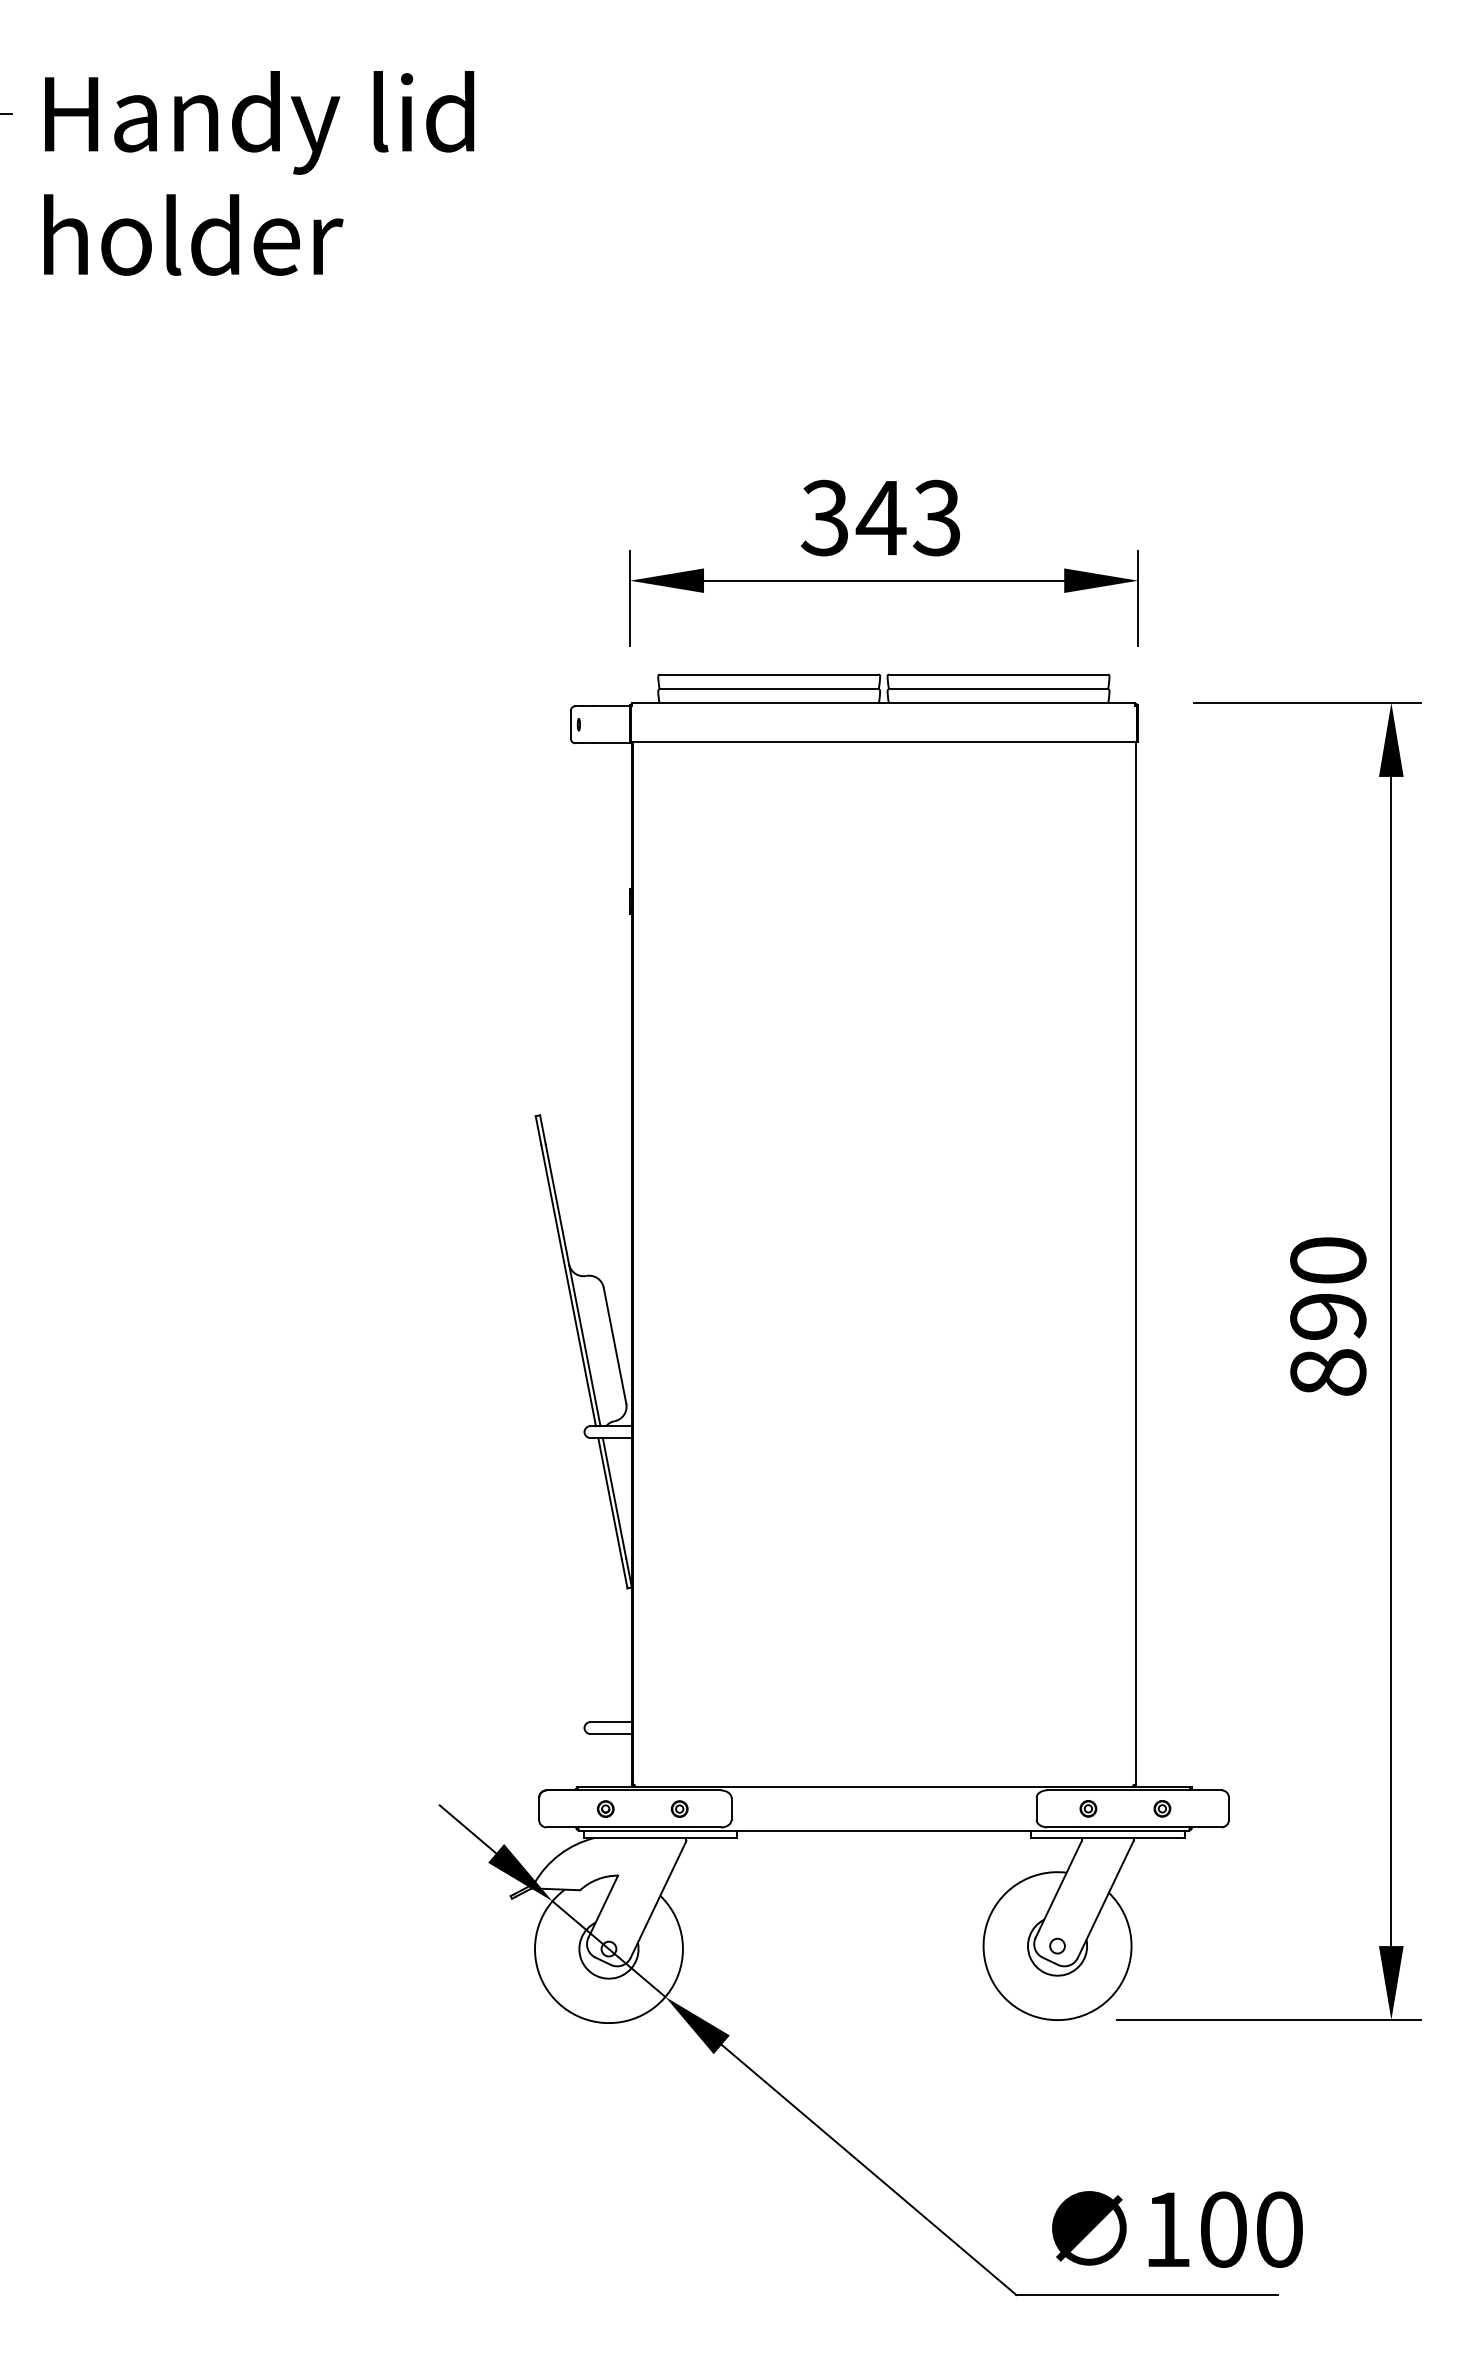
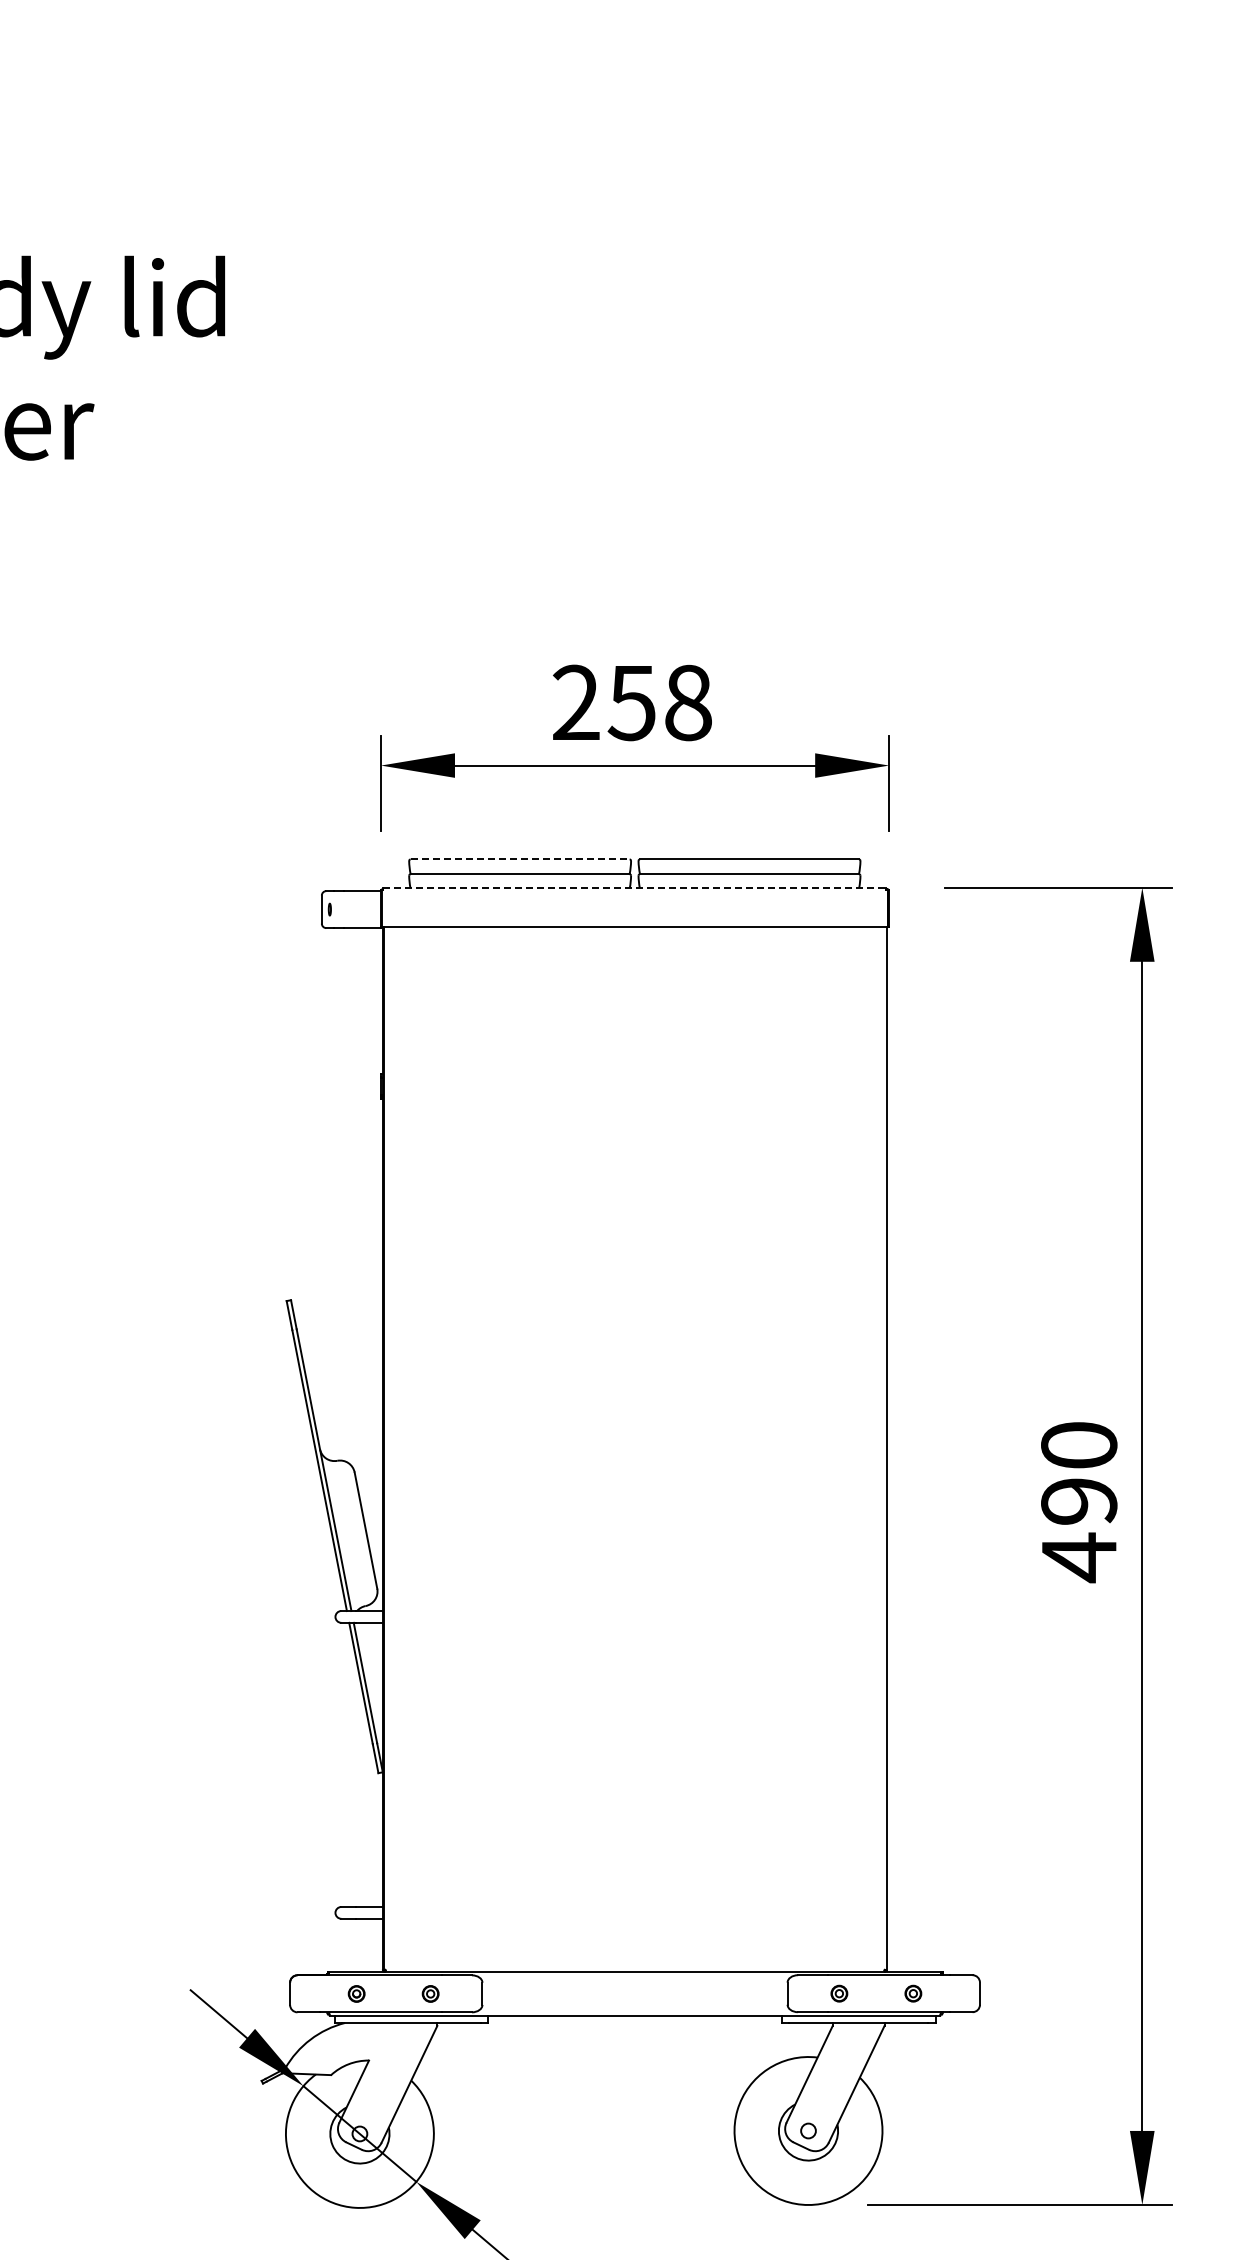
text: (880, 517) -> (631, 702), 343 -> 258
line: (769, 674) -> (520, 859), solid -> dashed
line: (883, 703) -> (634, 888), solid -> dashed
text: (1328, 1372) -> (1079, 1557), 890 -> 490

